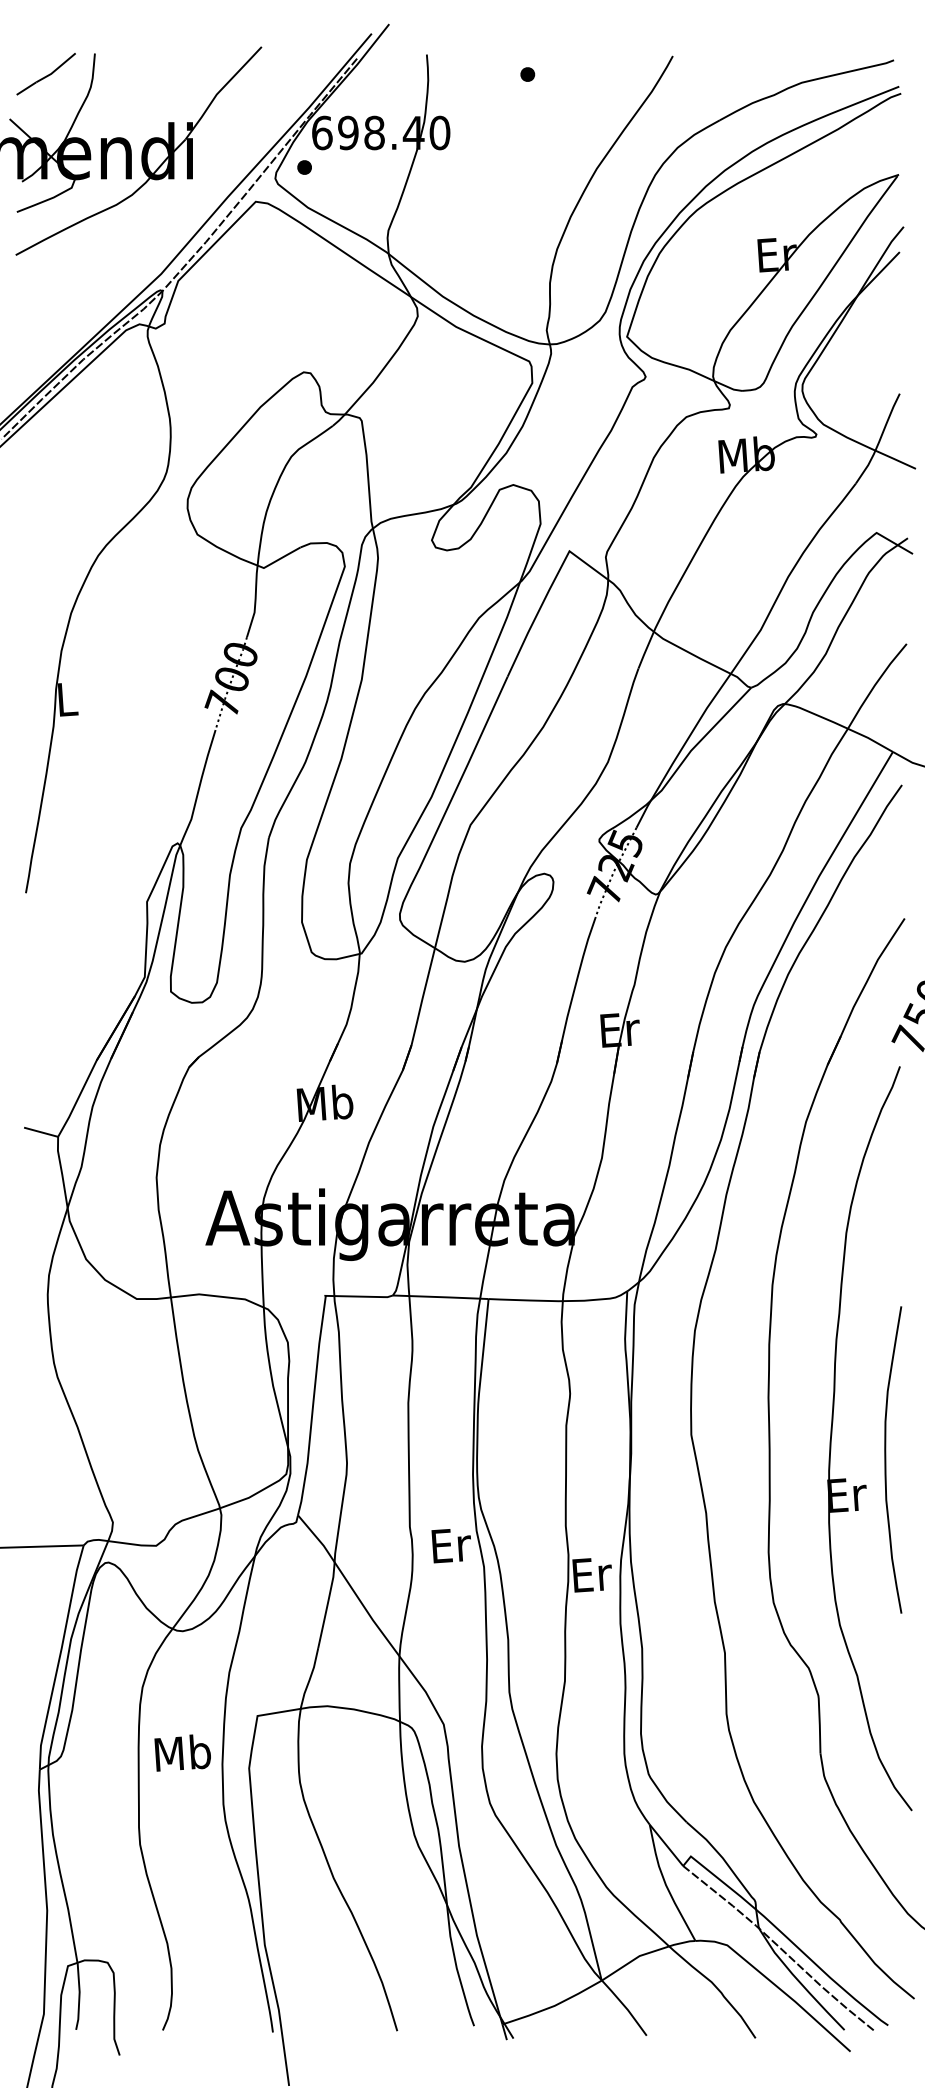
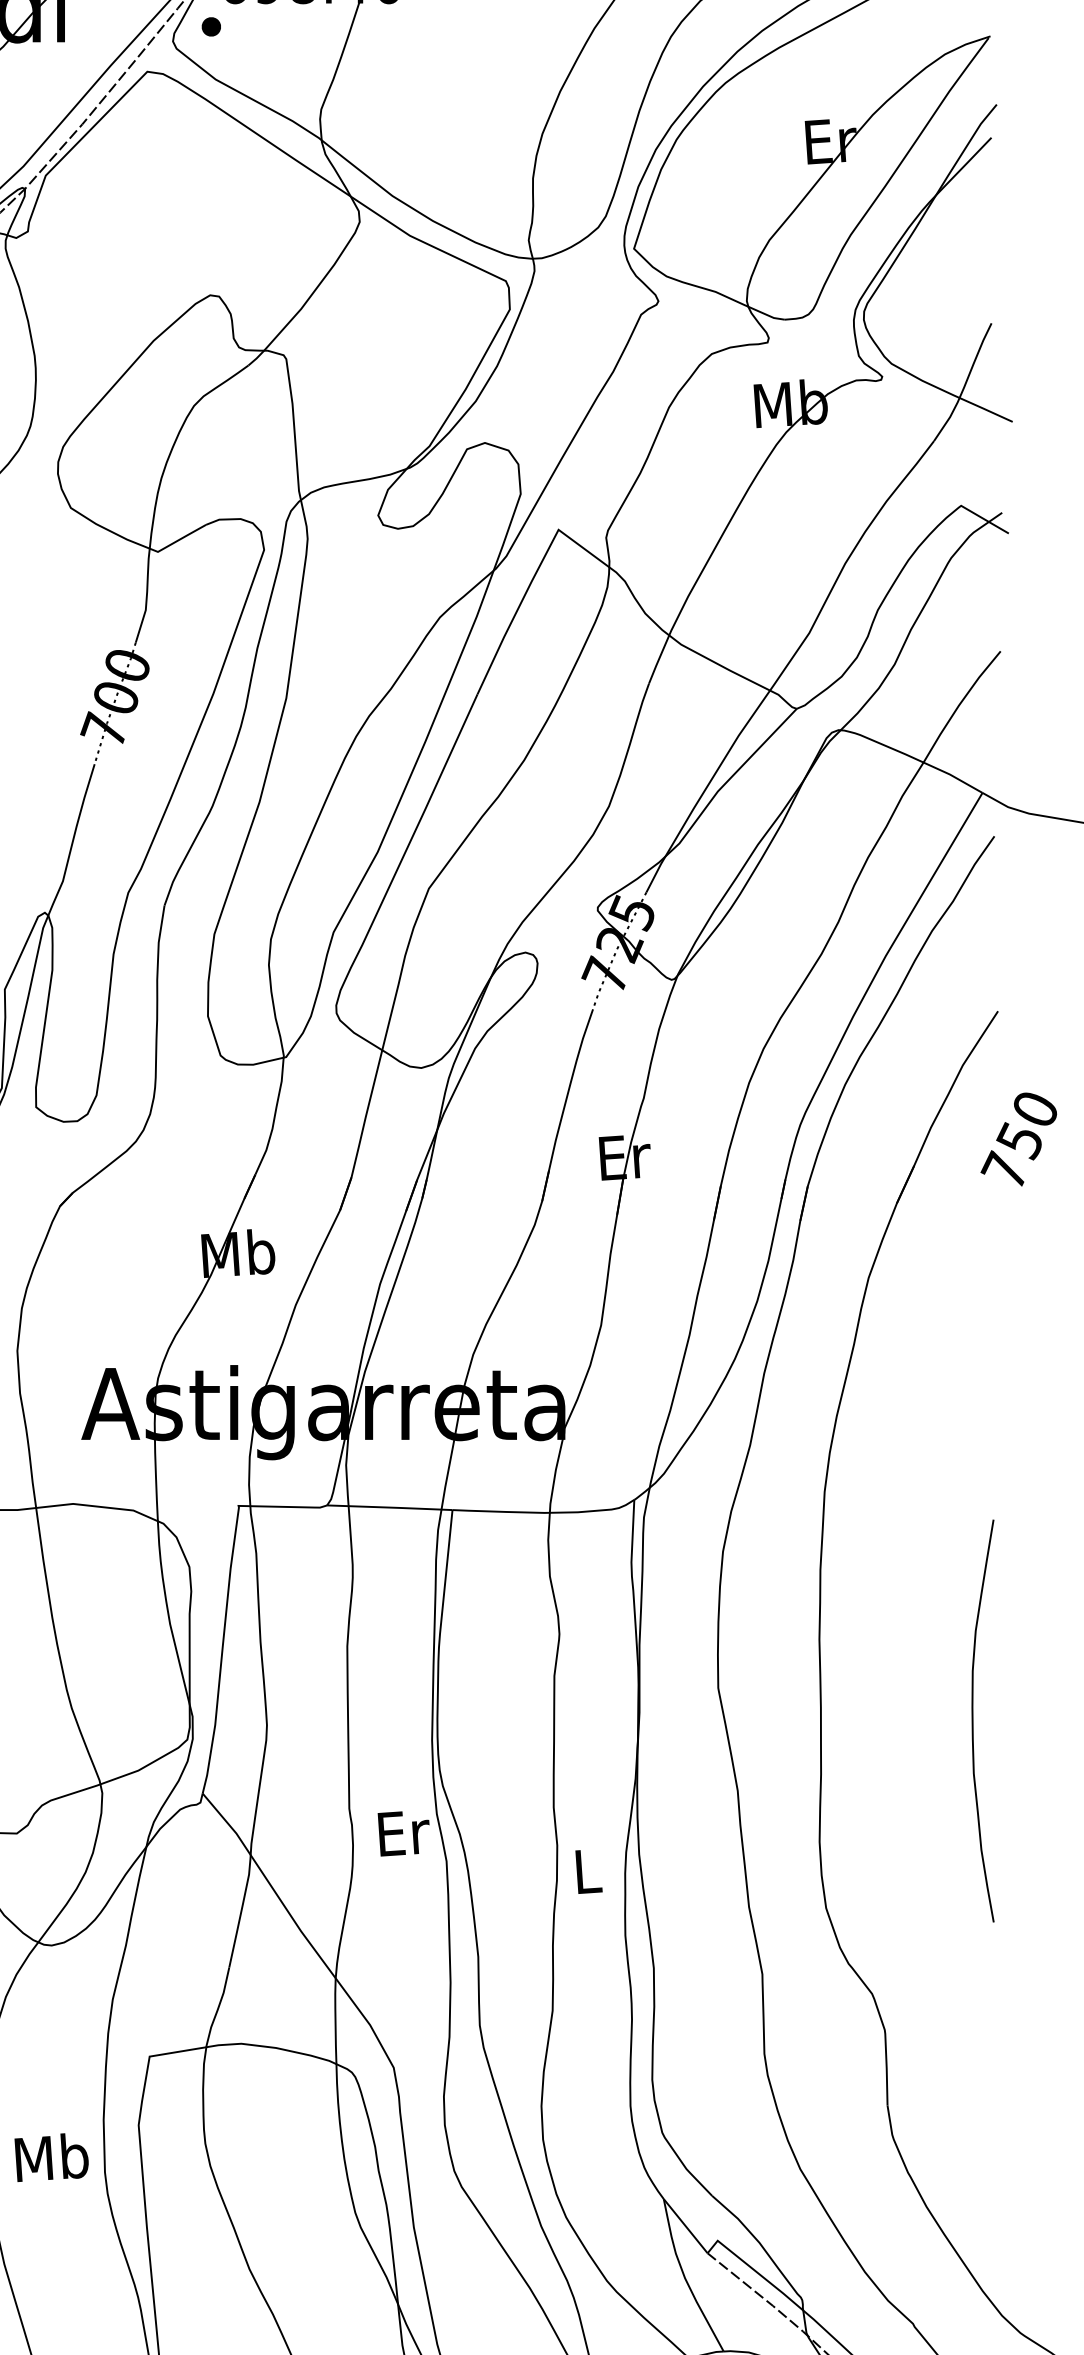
part: (832, 1435) -> (903, 1688), removed
text: (591, 1575) -> (587, 1872), Er -> L
text: (182, 1752) -> (51, 2156), moved

